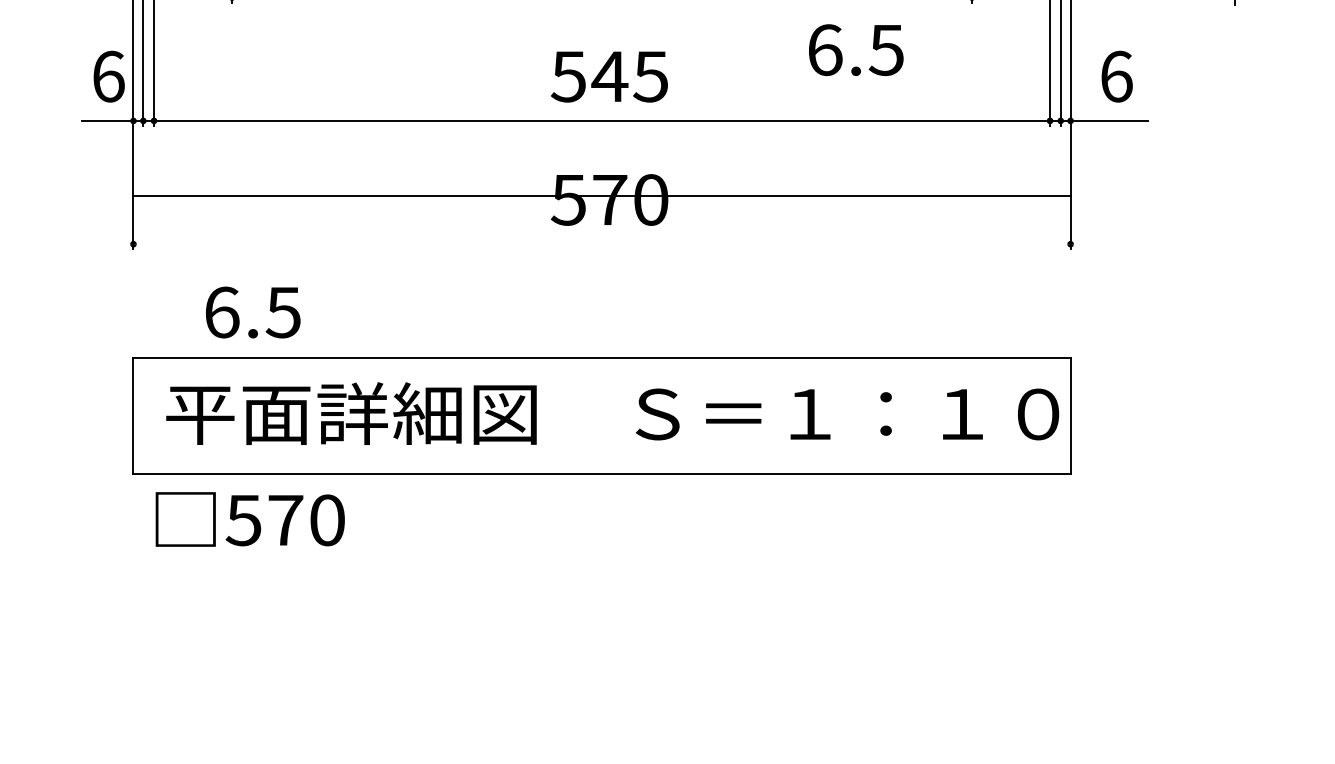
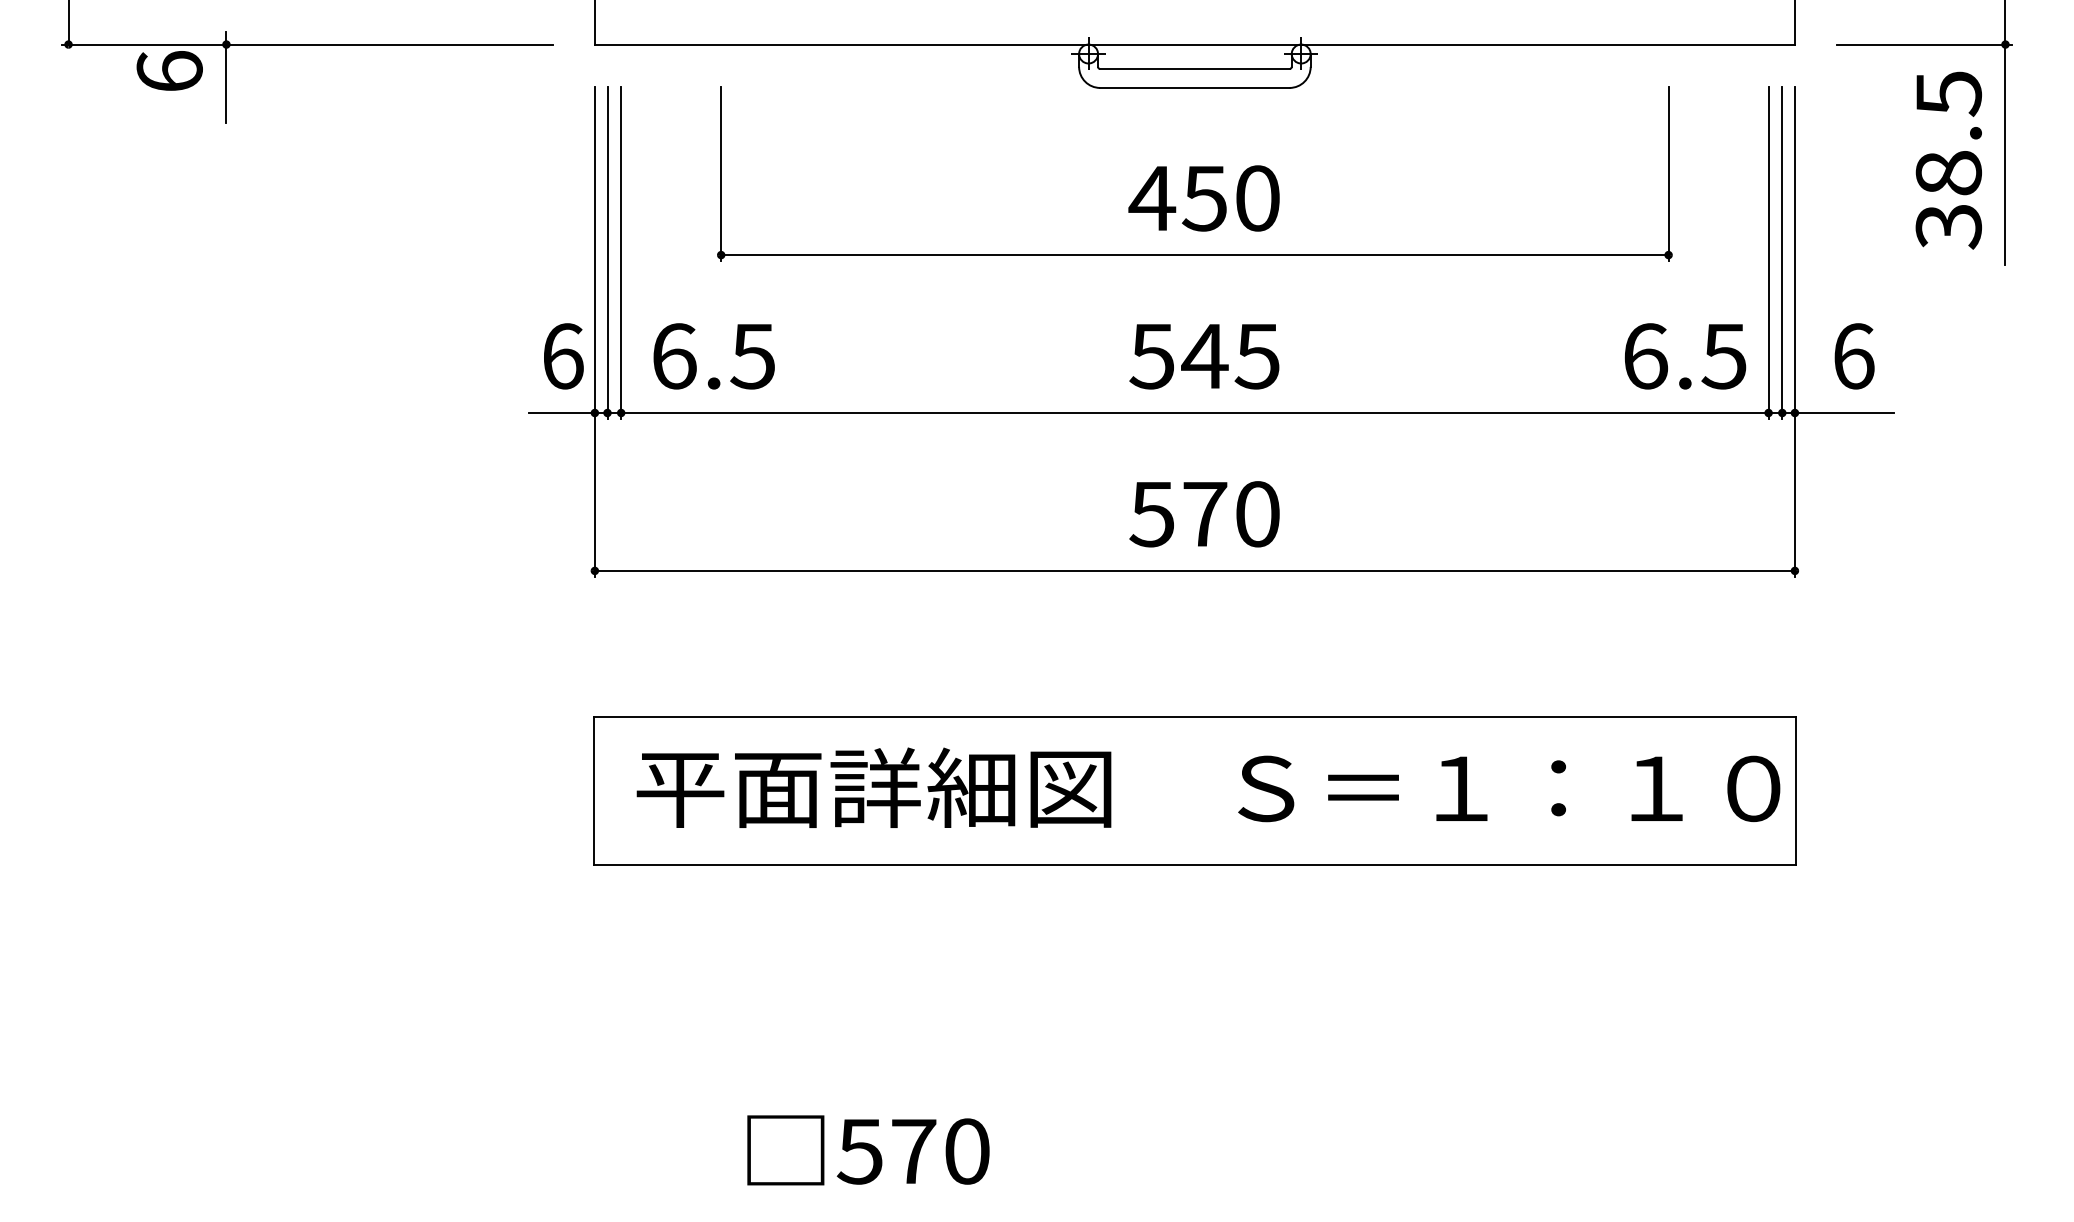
text: (856, 50) -> (1685, 356), moved
line: (601, 195) -> (1194, 570), moved
text: (252, 312) -> (713, 356), moved
text: (250, 519) -> (868, 1150), moved

